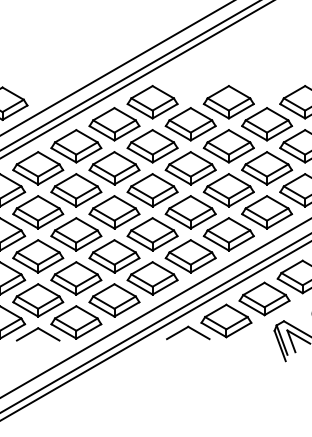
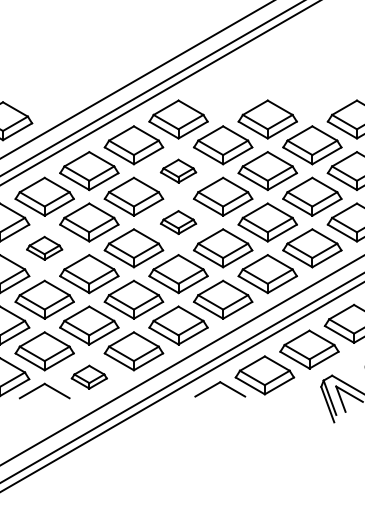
part: (152, 146) -> (178, 171), size x0.6
part: (152, 190) -> (178, 222), size x0.6
part: (38, 212) -> (44, 248), size x0.6
part: (76, 322) -> (89, 377), size x0.6

